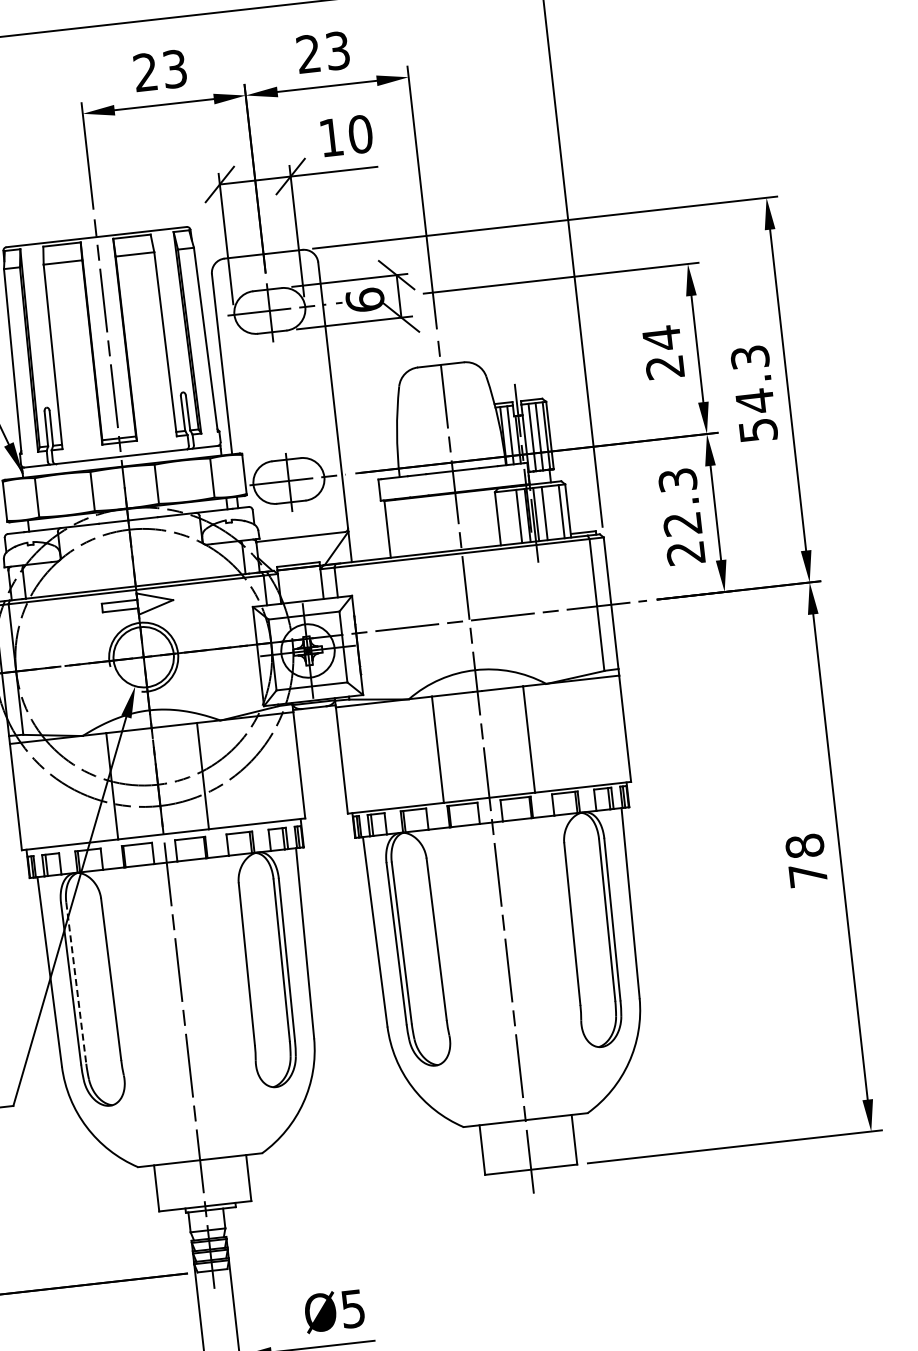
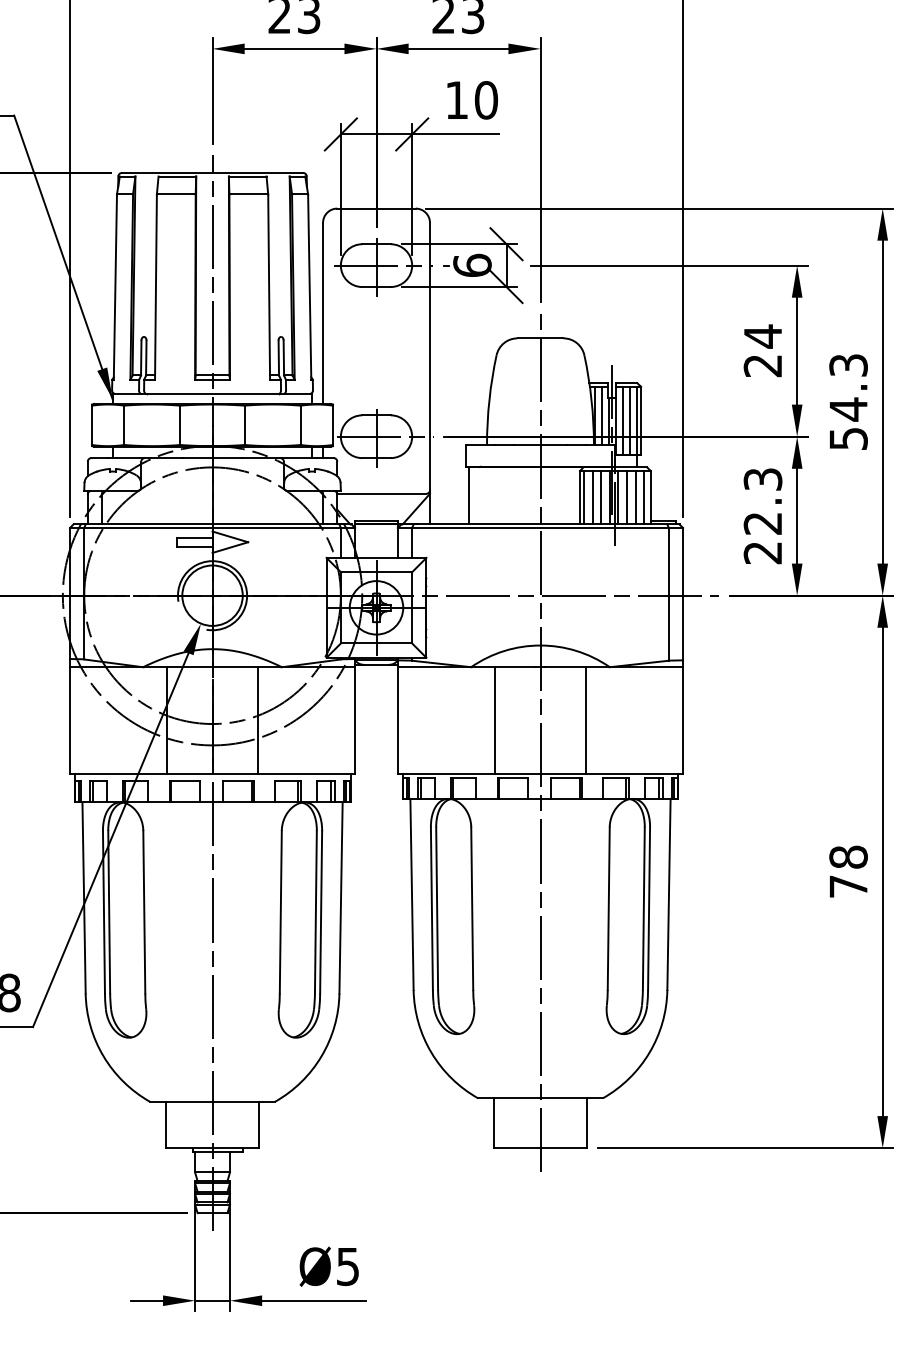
line: (553, 512) -> (635, 497), added
line: (510, 517) -> (592, 497), added
line: (502, 518) -> (584, 497), added
line: (76, 983) -> (109, 912), dashed -> solid

